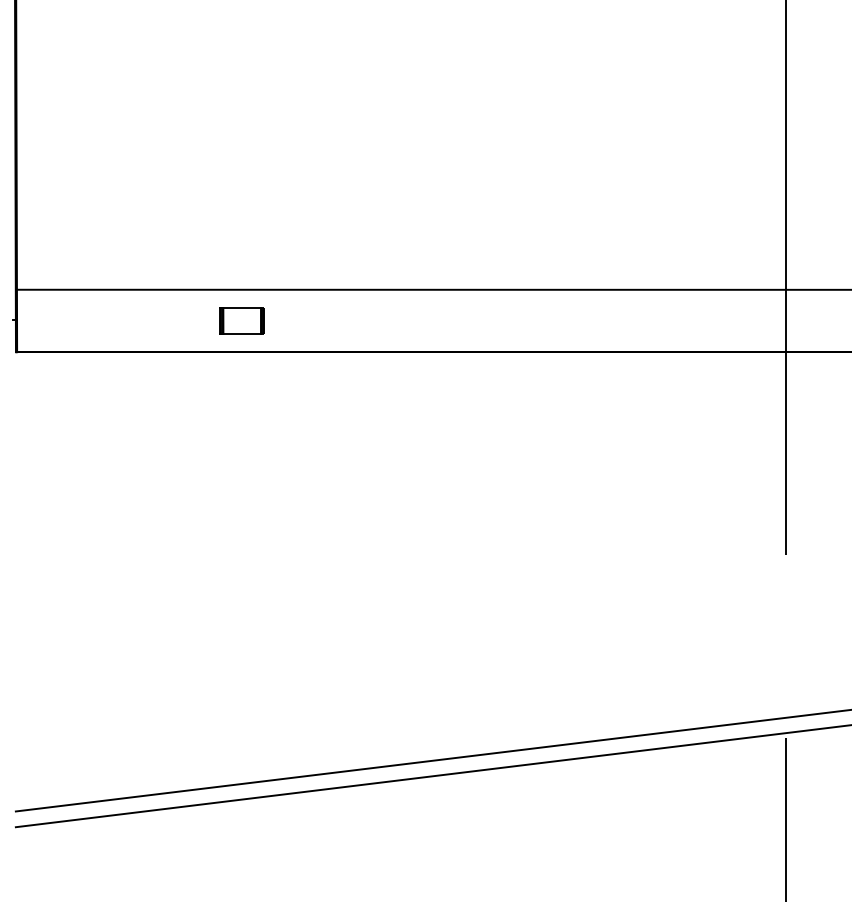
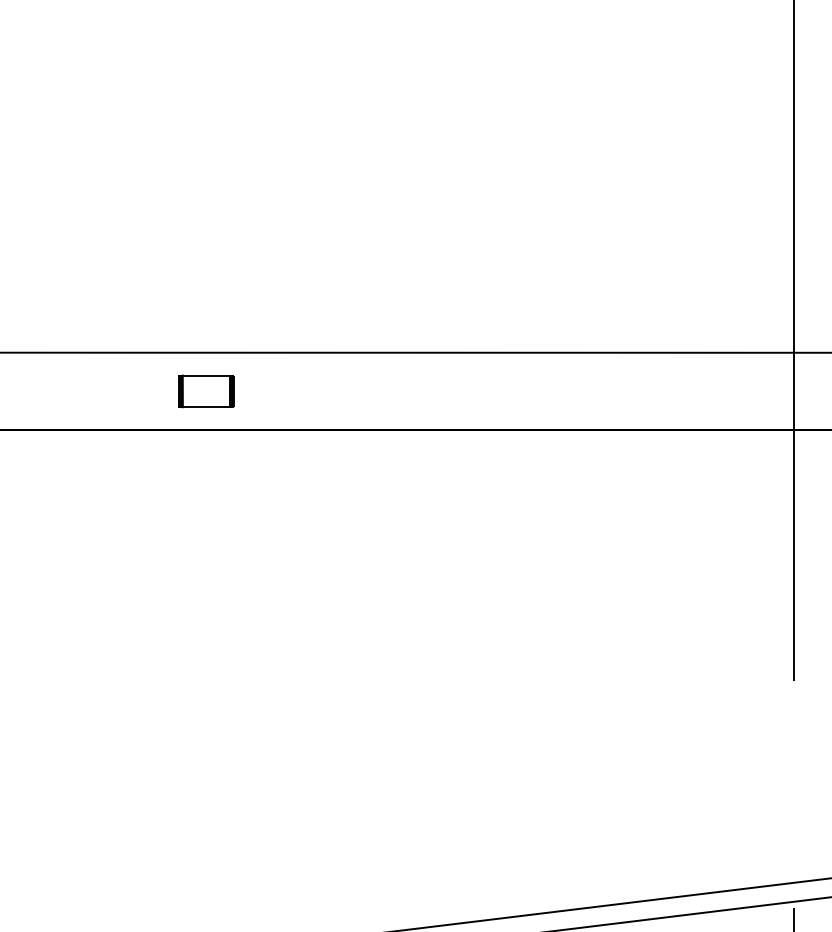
part: (241, 320) -> (205, 390), moved

